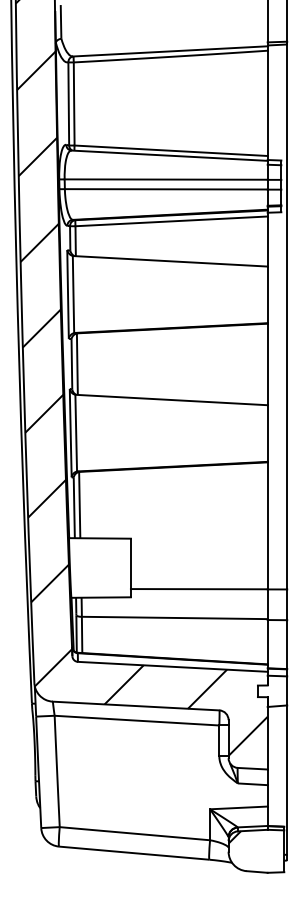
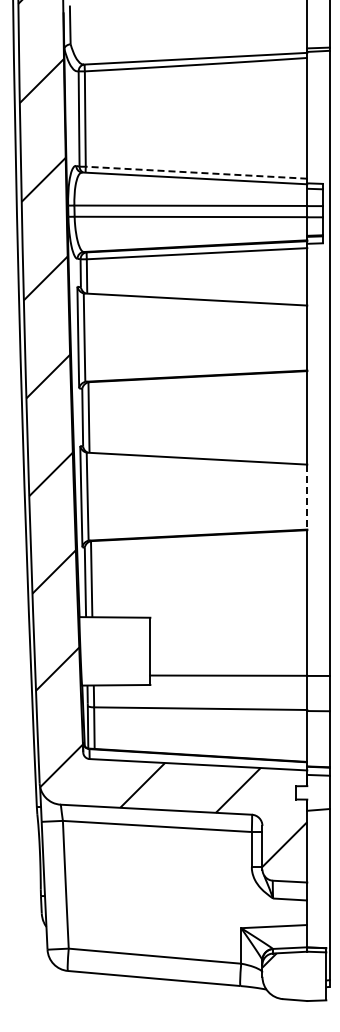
line: (171, 150) -> (196, 172), solid -> dashed
line: (267, 433) -> (307, 497), solid -> dashed

